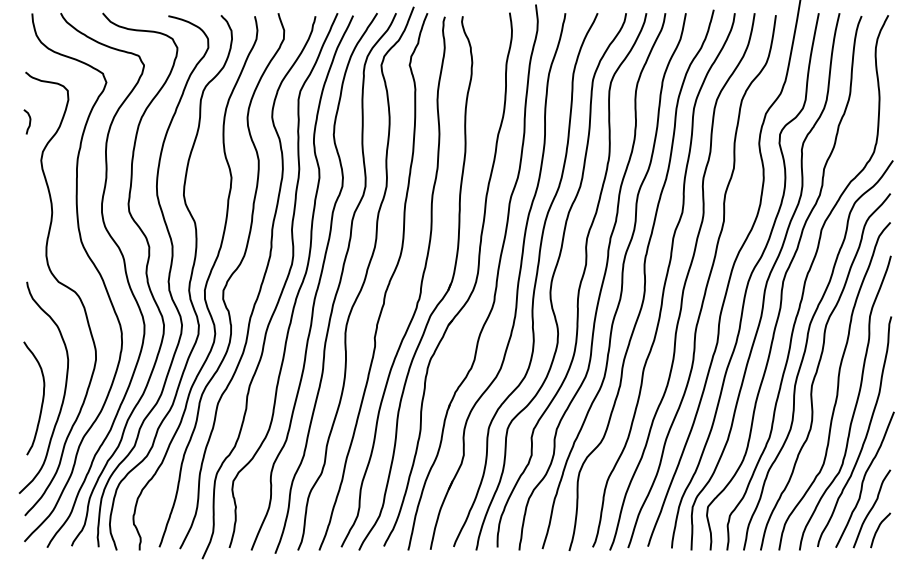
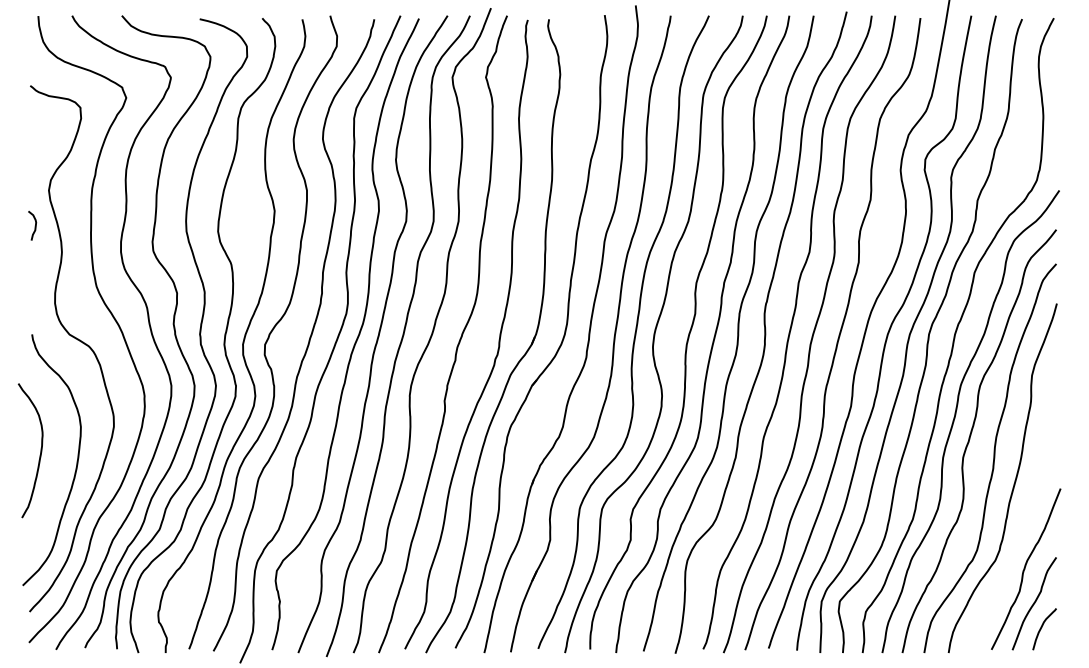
curve: (29, 122) -> (34, 226), moved
curve: (42, 398) -> (40, 450), moved
curve: (866, 433) -> (1027, 514), removed

